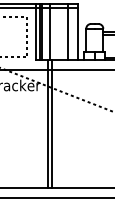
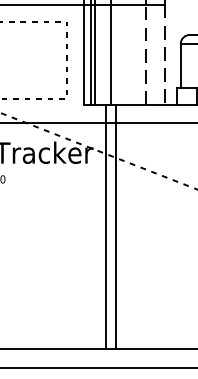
line: (68, 33) -> (146, 53), solid -> dashed
line: (78, 34) -> (165, 55), solid -> dashed

